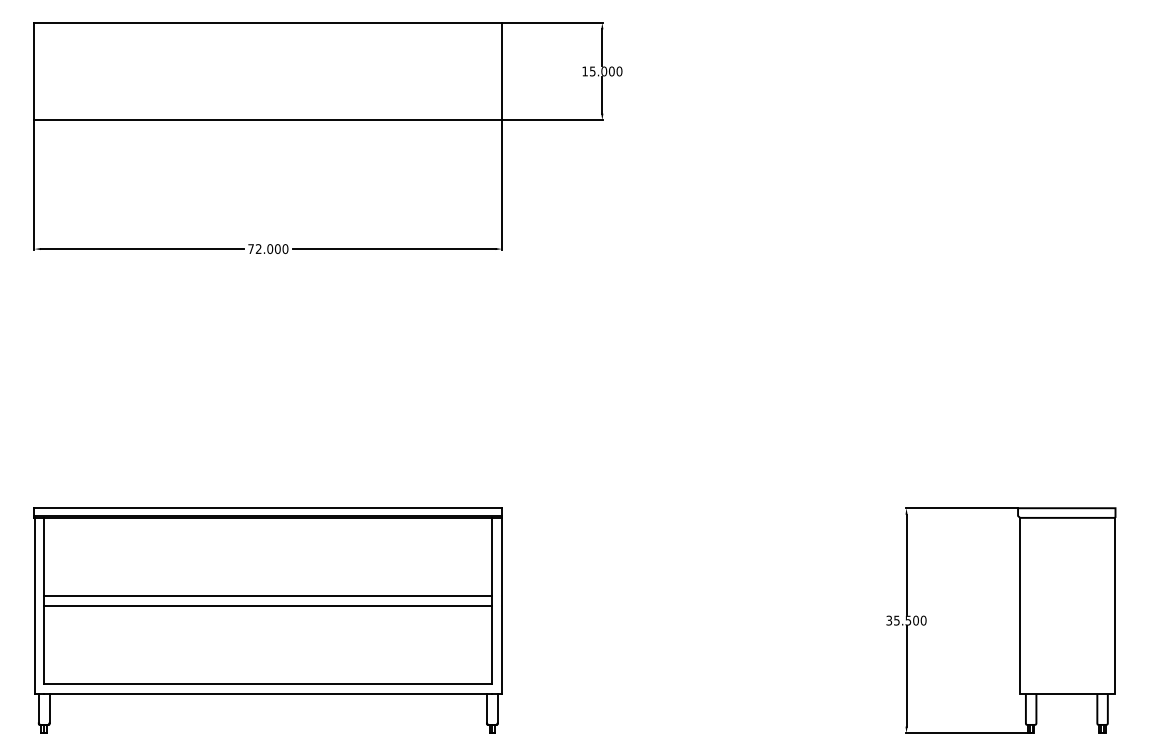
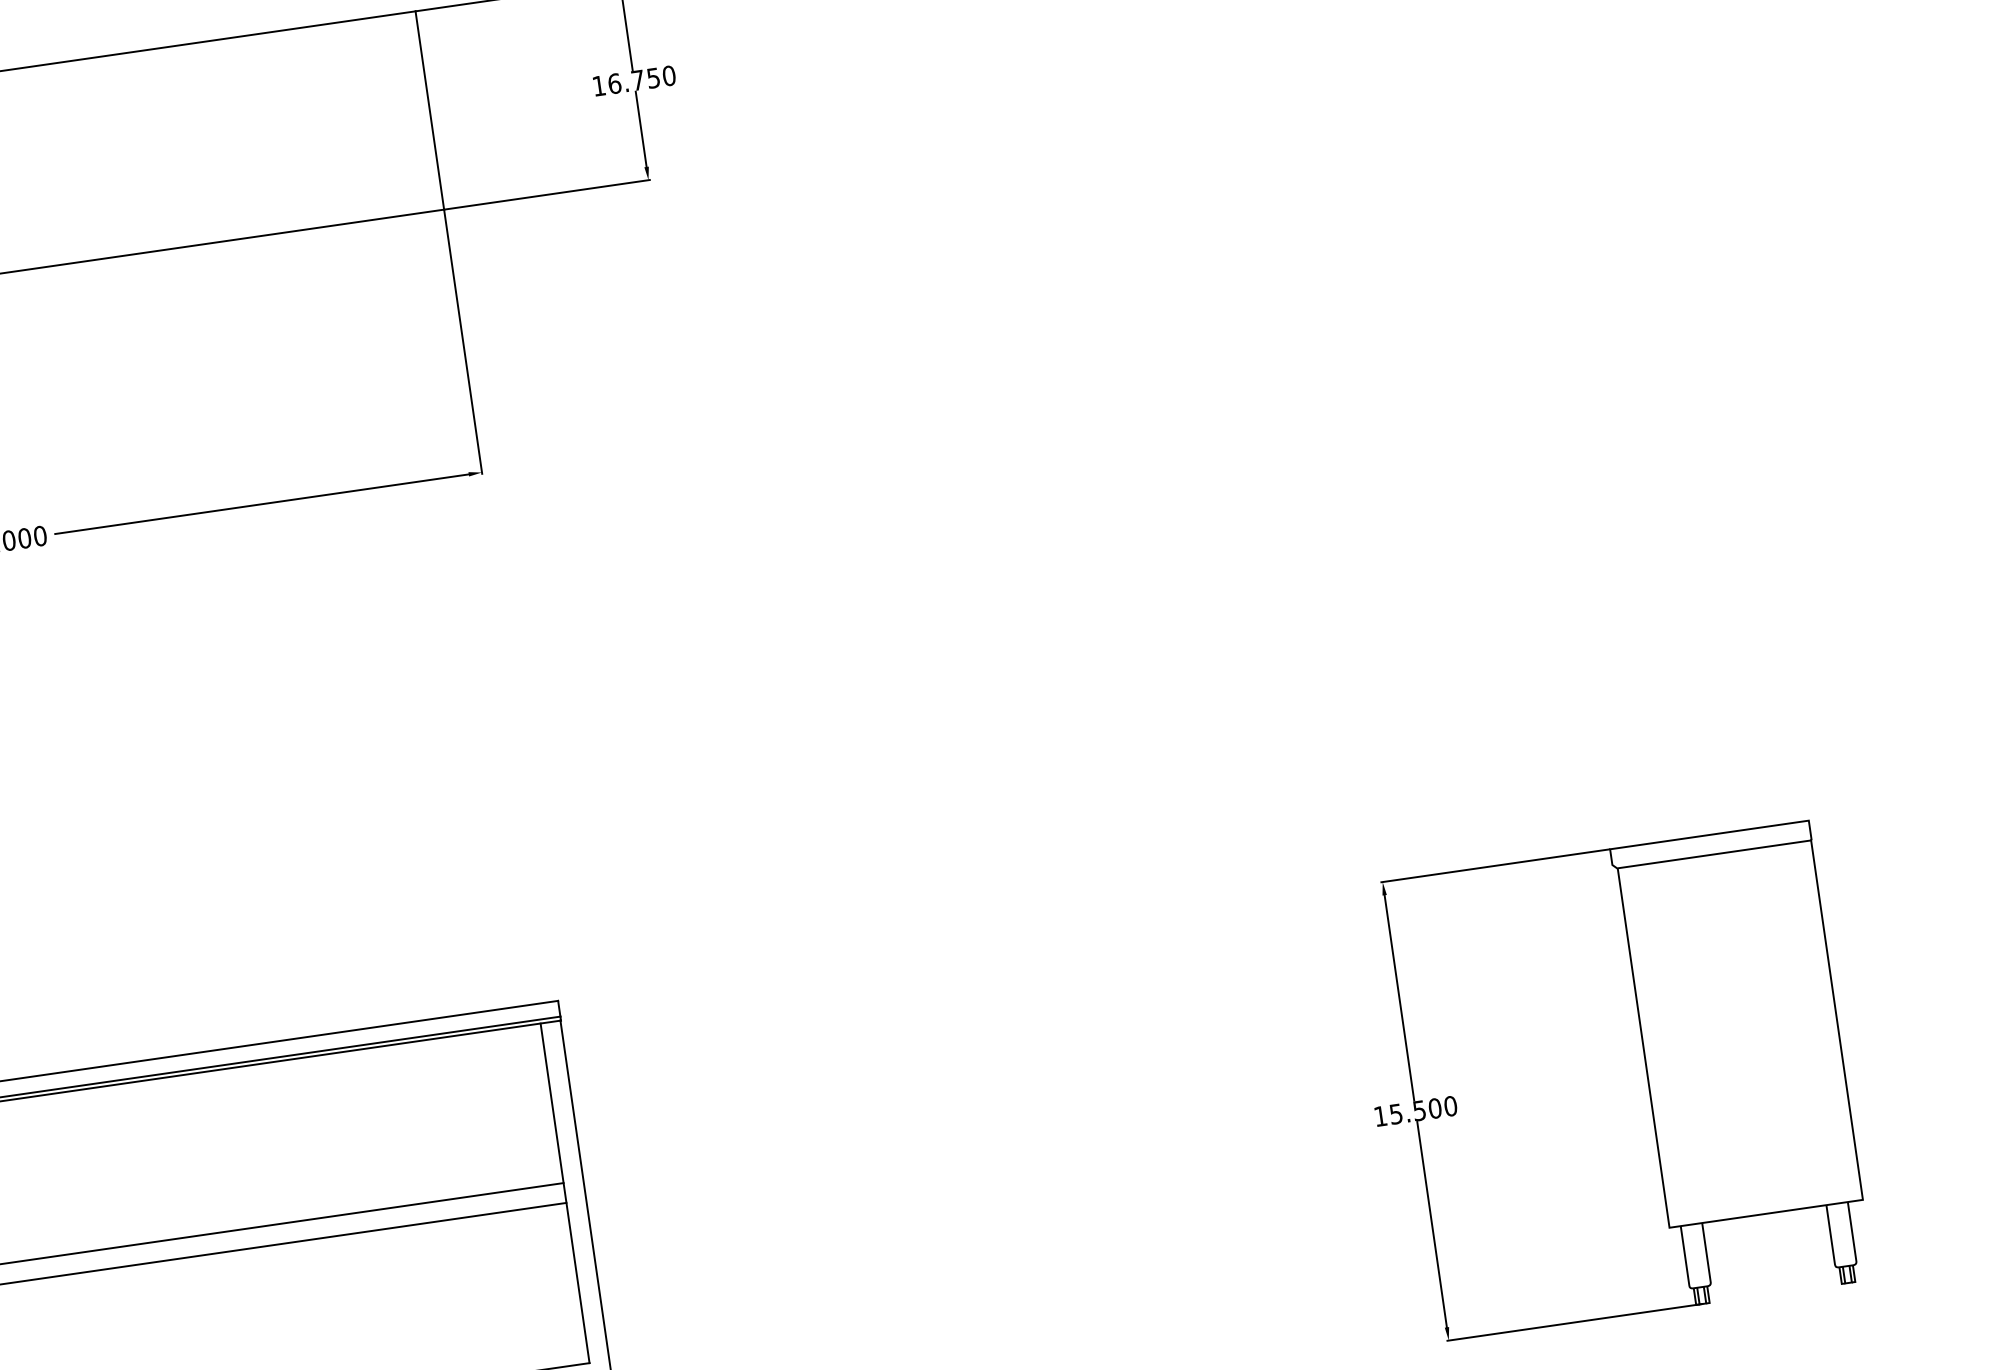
text: (601, 71) -> (632, 81), 15.000 -> 16.750
text: (889, 620) -> (1381, 1115), 35.500 -> 15.500

